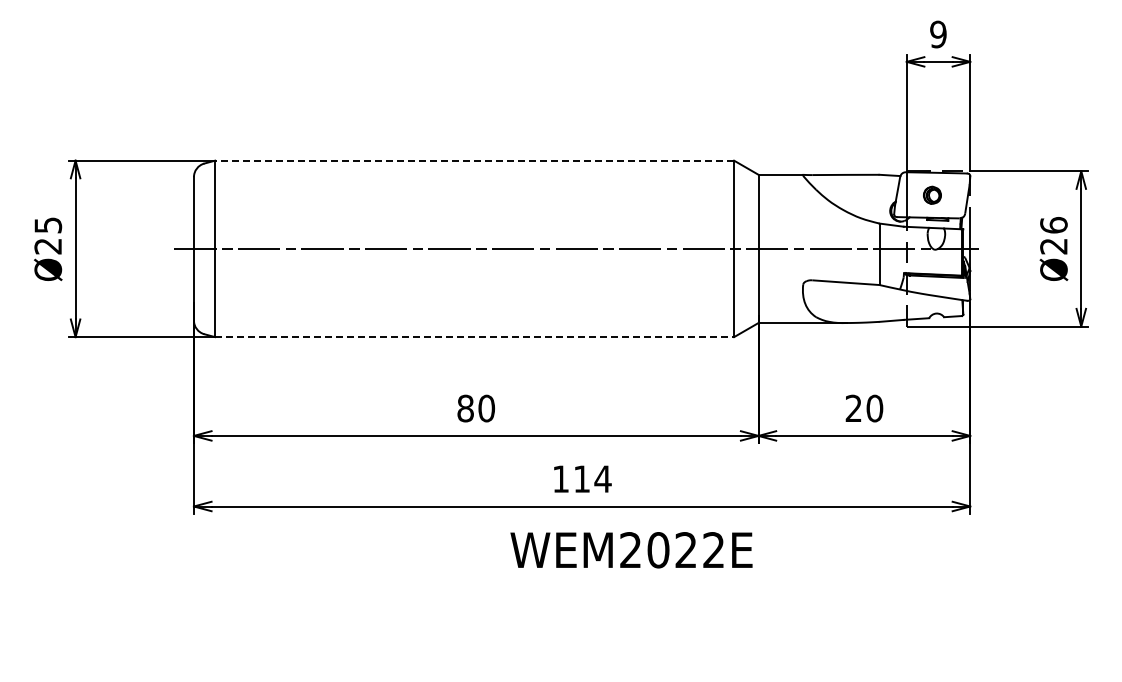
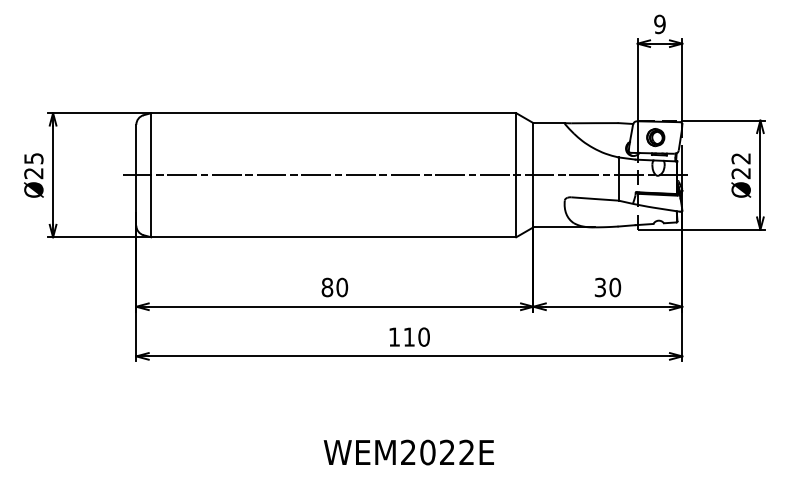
line: (474, 160) -> (333, 113), dashed -> solid
part: (932, 195) -> (655, 137), size x1.43
text: (1053, 225) -> (740, 158), Ø26 -> Ø22
line: (474, 337) -> (333, 237), dashed -> solid
text: (853, 408) -> (600, 287), 20 -> 30
text: (602, 478) -> (423, 336), 114 -> 110
text: (631, 550) -> (408, 452), moved

